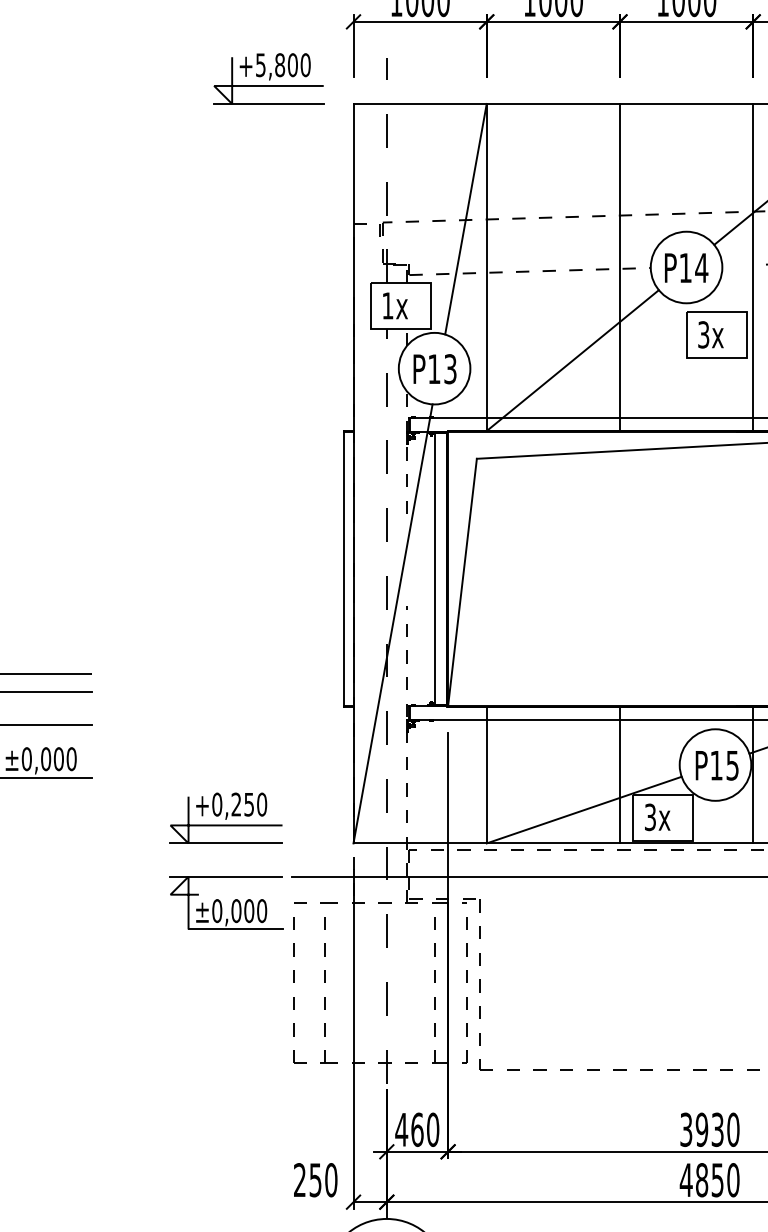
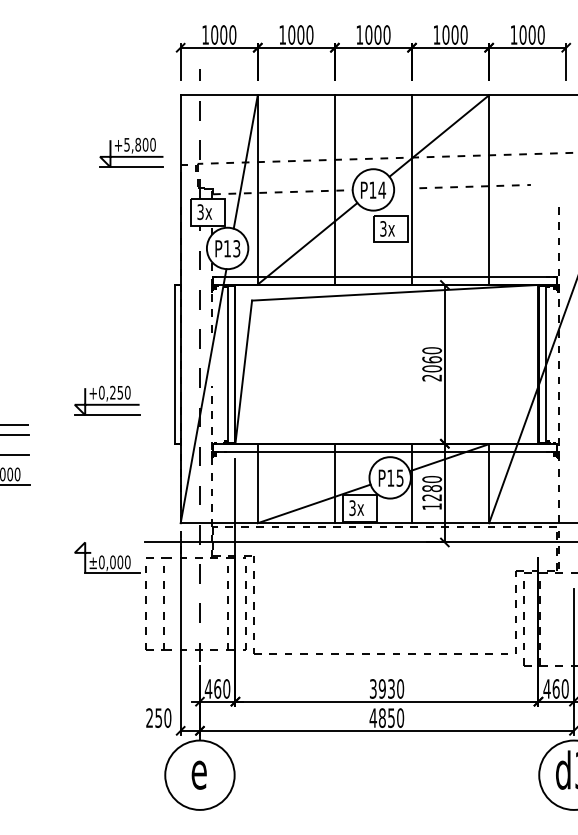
part: (268, 78) -> (131, 152), moved
text: (387, 306) -> (200, 212), 1x -> 3x
part: (227, 817) -> (107, 400), moved
line: (225, 876) -> (106, 542), removed

